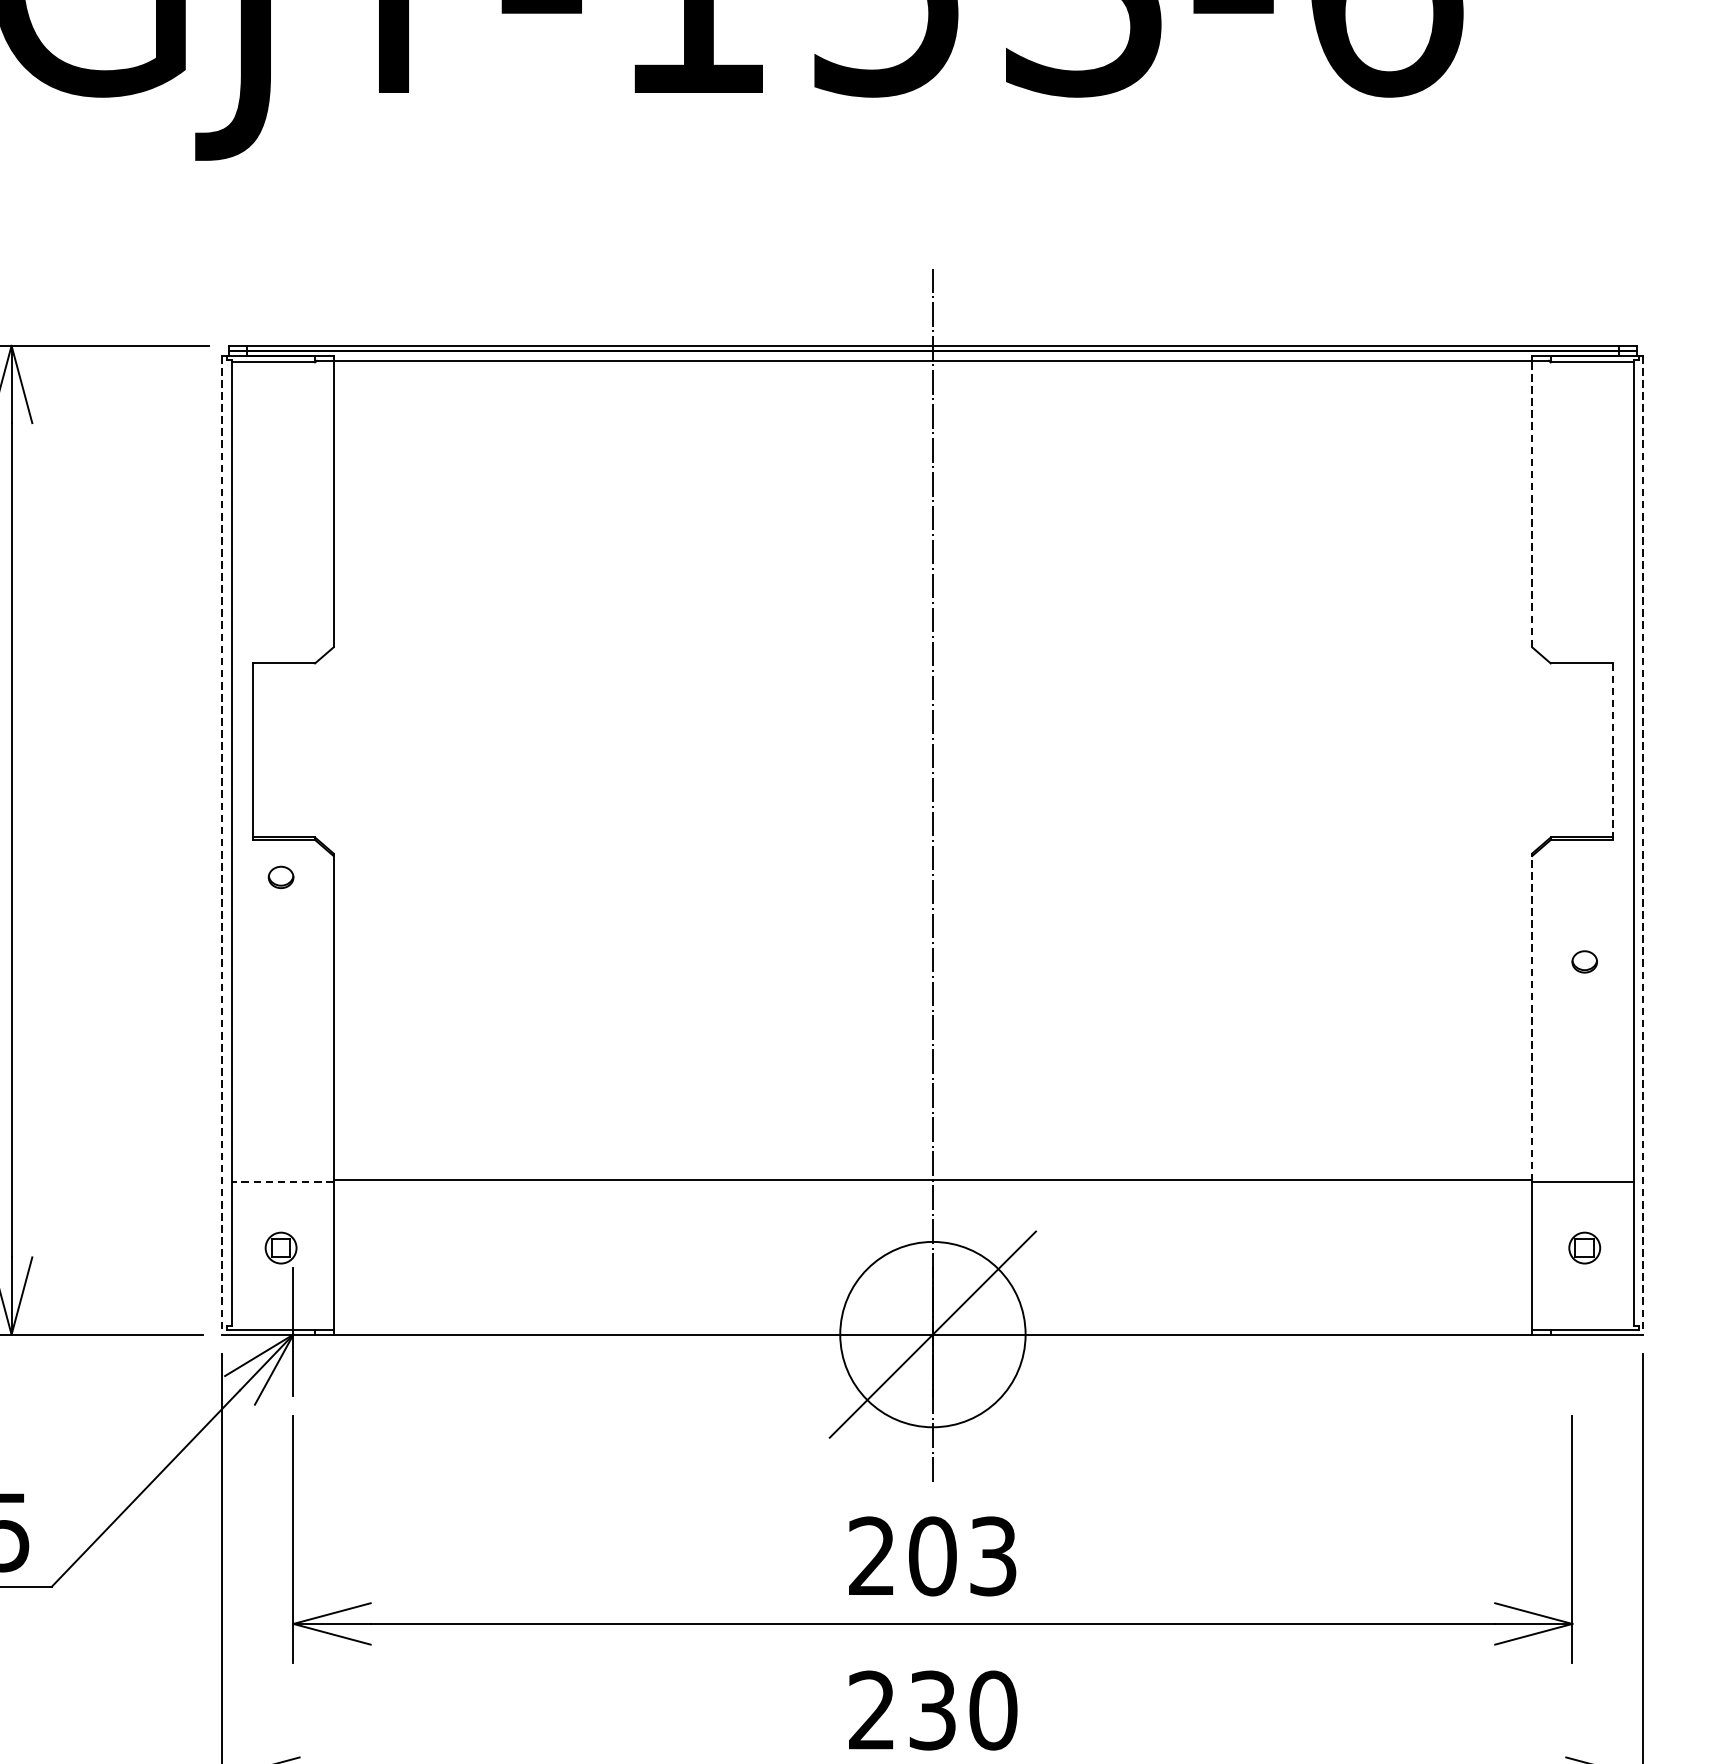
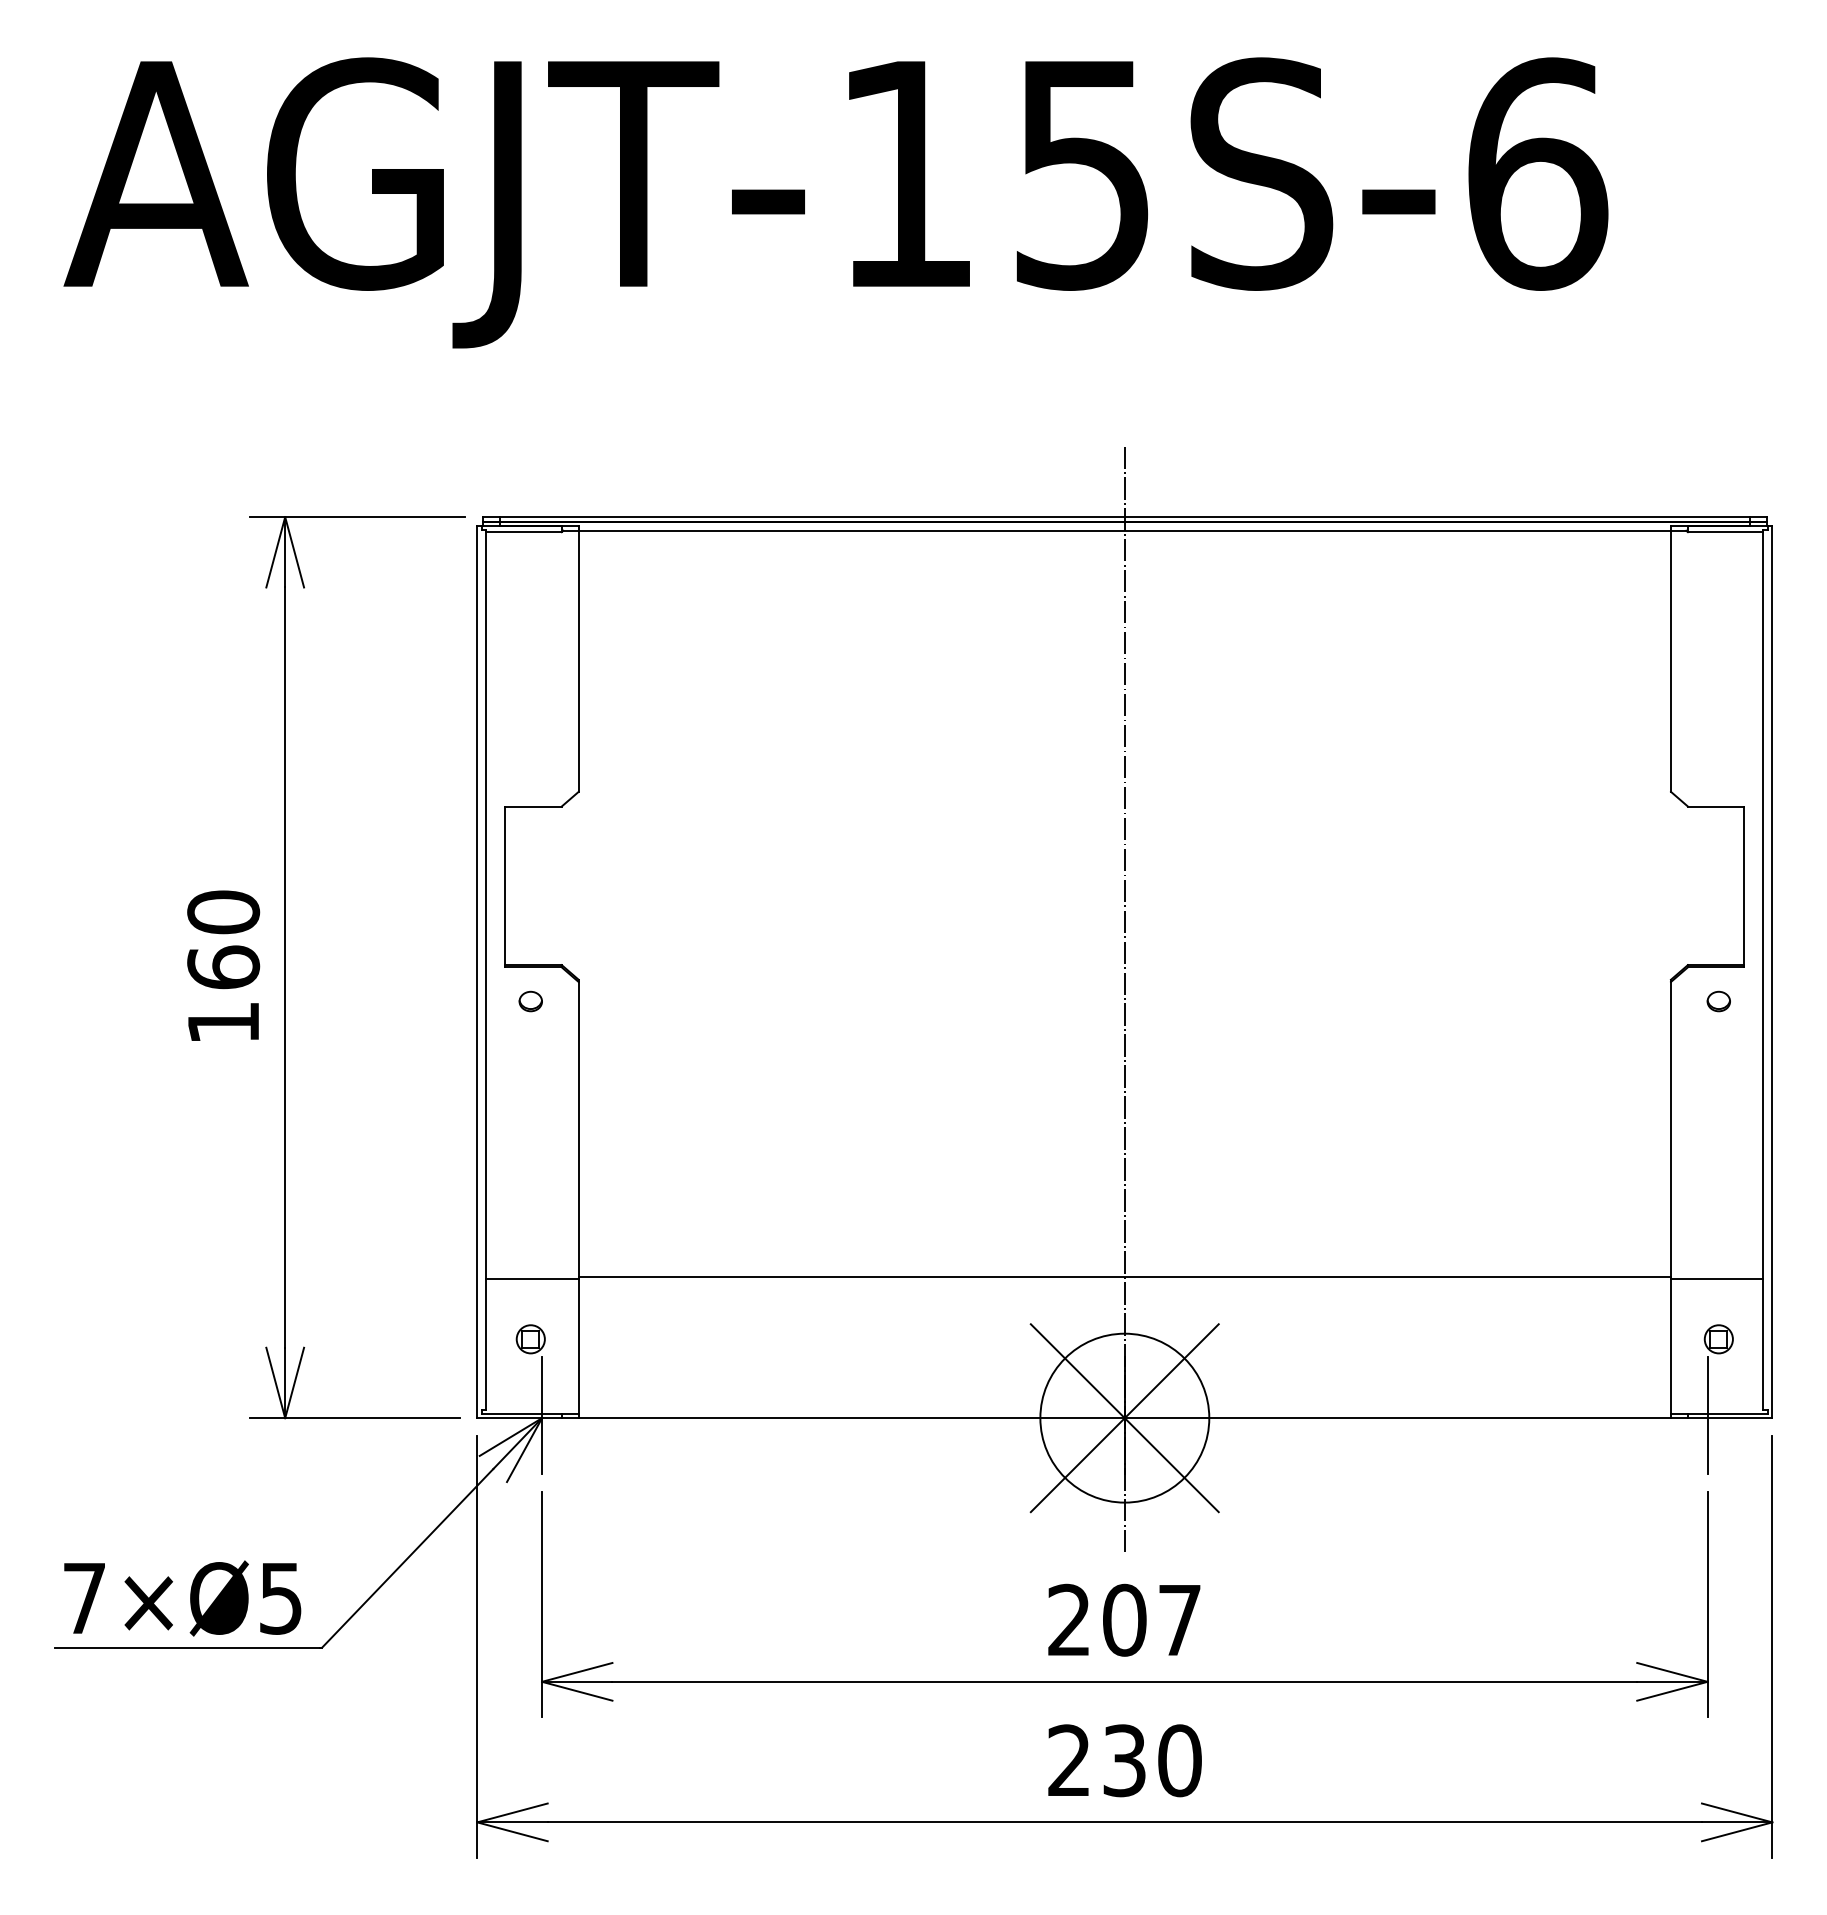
line: (1532, 504) -> (1671, 661), dashed -> solid
line: (1612, 752) -> (1744, 887), dashed -> solid
line: (222, 845) -> (477, 972), dashed -> solid
line: (1643, 845) -> (1772, 972), dashed -> solid
part: (1584, 961) -> (1718, 1001), moved
line: (1532, 1017) -> (1671, 1129), dashed -> solid
line: (282, 1181) -> (532, 1278), dashed -> solid
line: (1572, 1331) -> (1707, 1415), added
line: (932, 1334) -> (1124, 1418), added
text: (992, 1555) -> (1179, 1619), 203 -> 207

